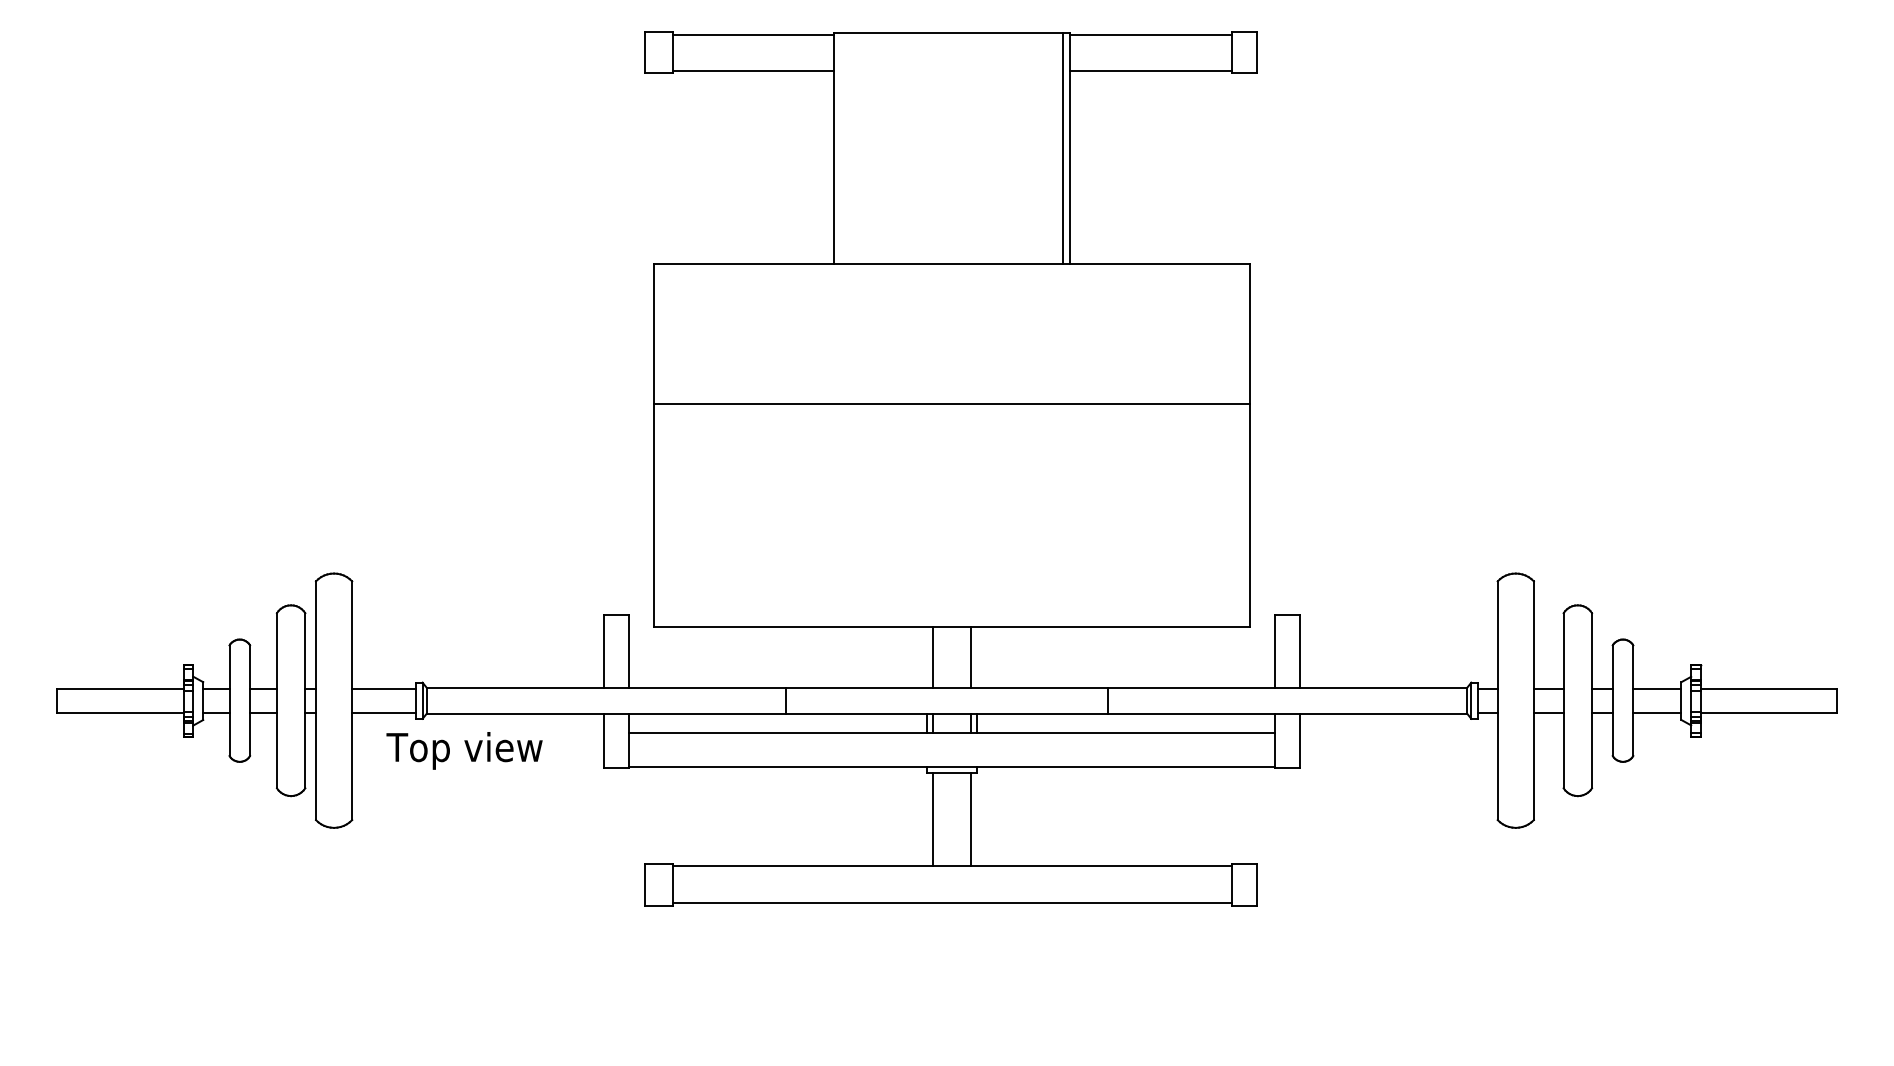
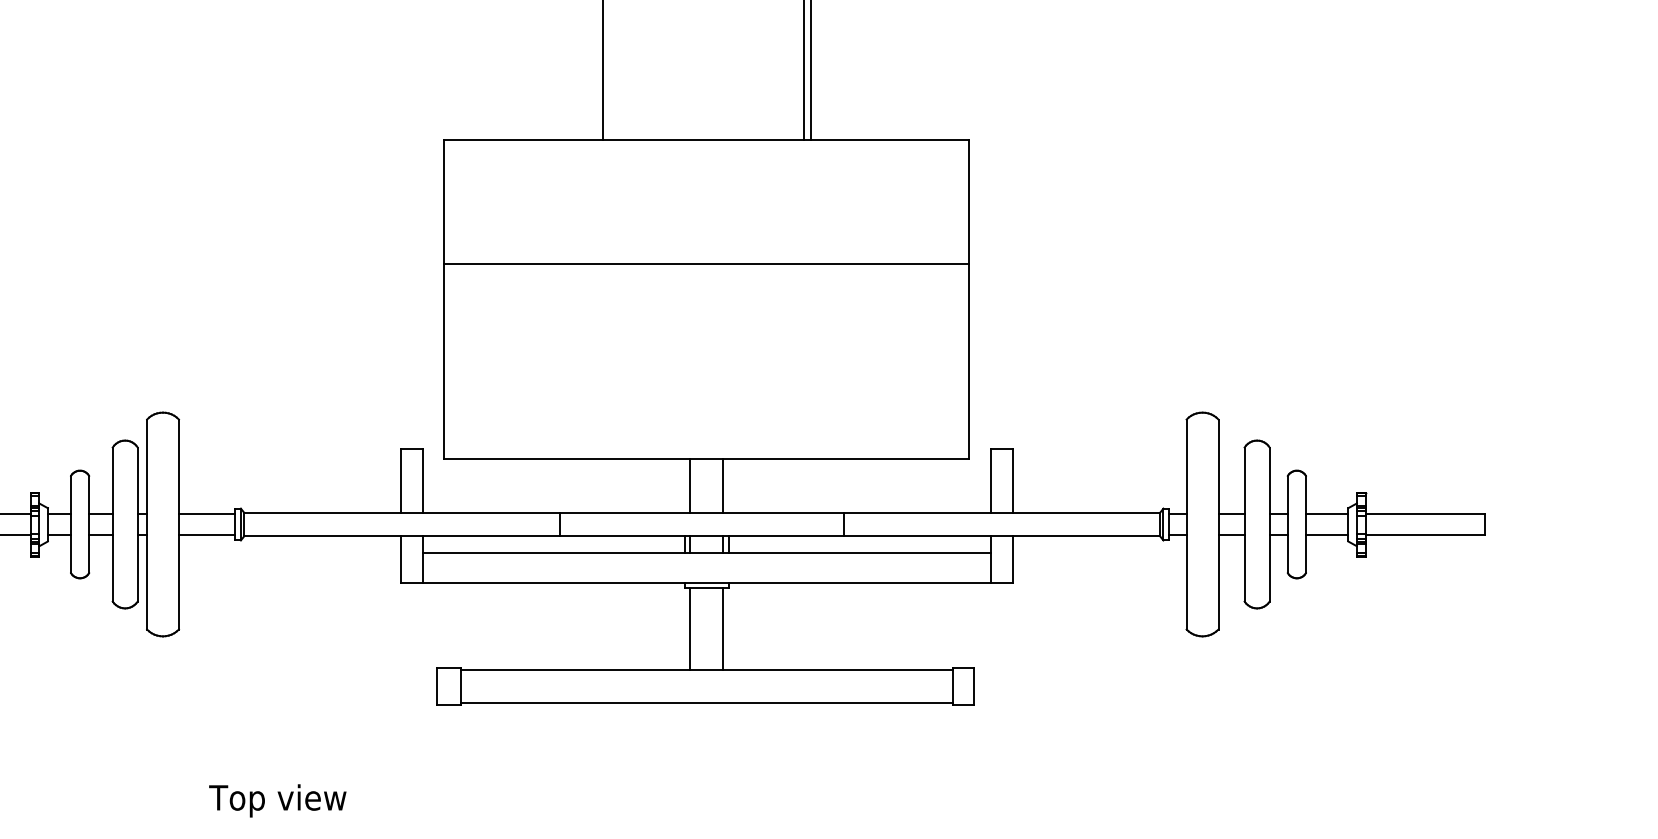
text: (464, 750) -> (277, 800), moved

